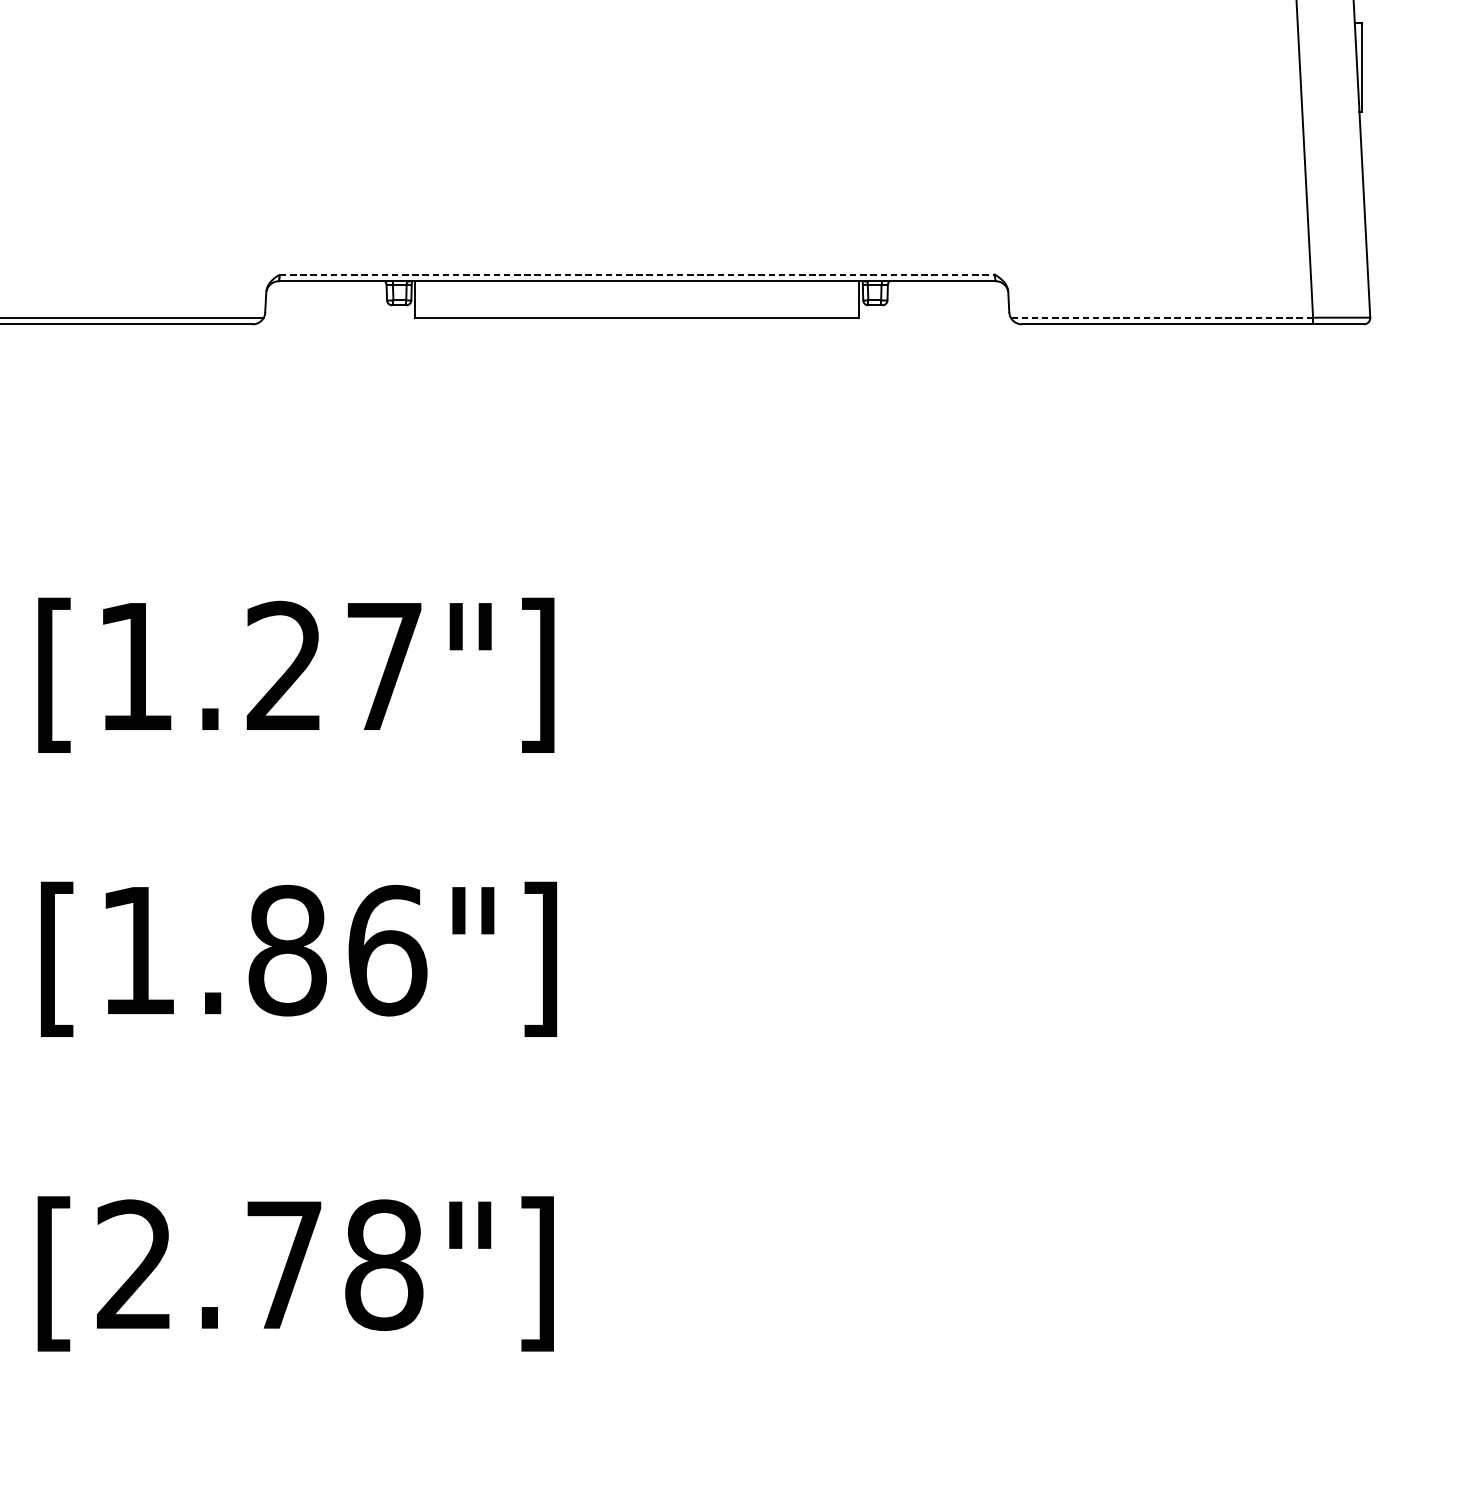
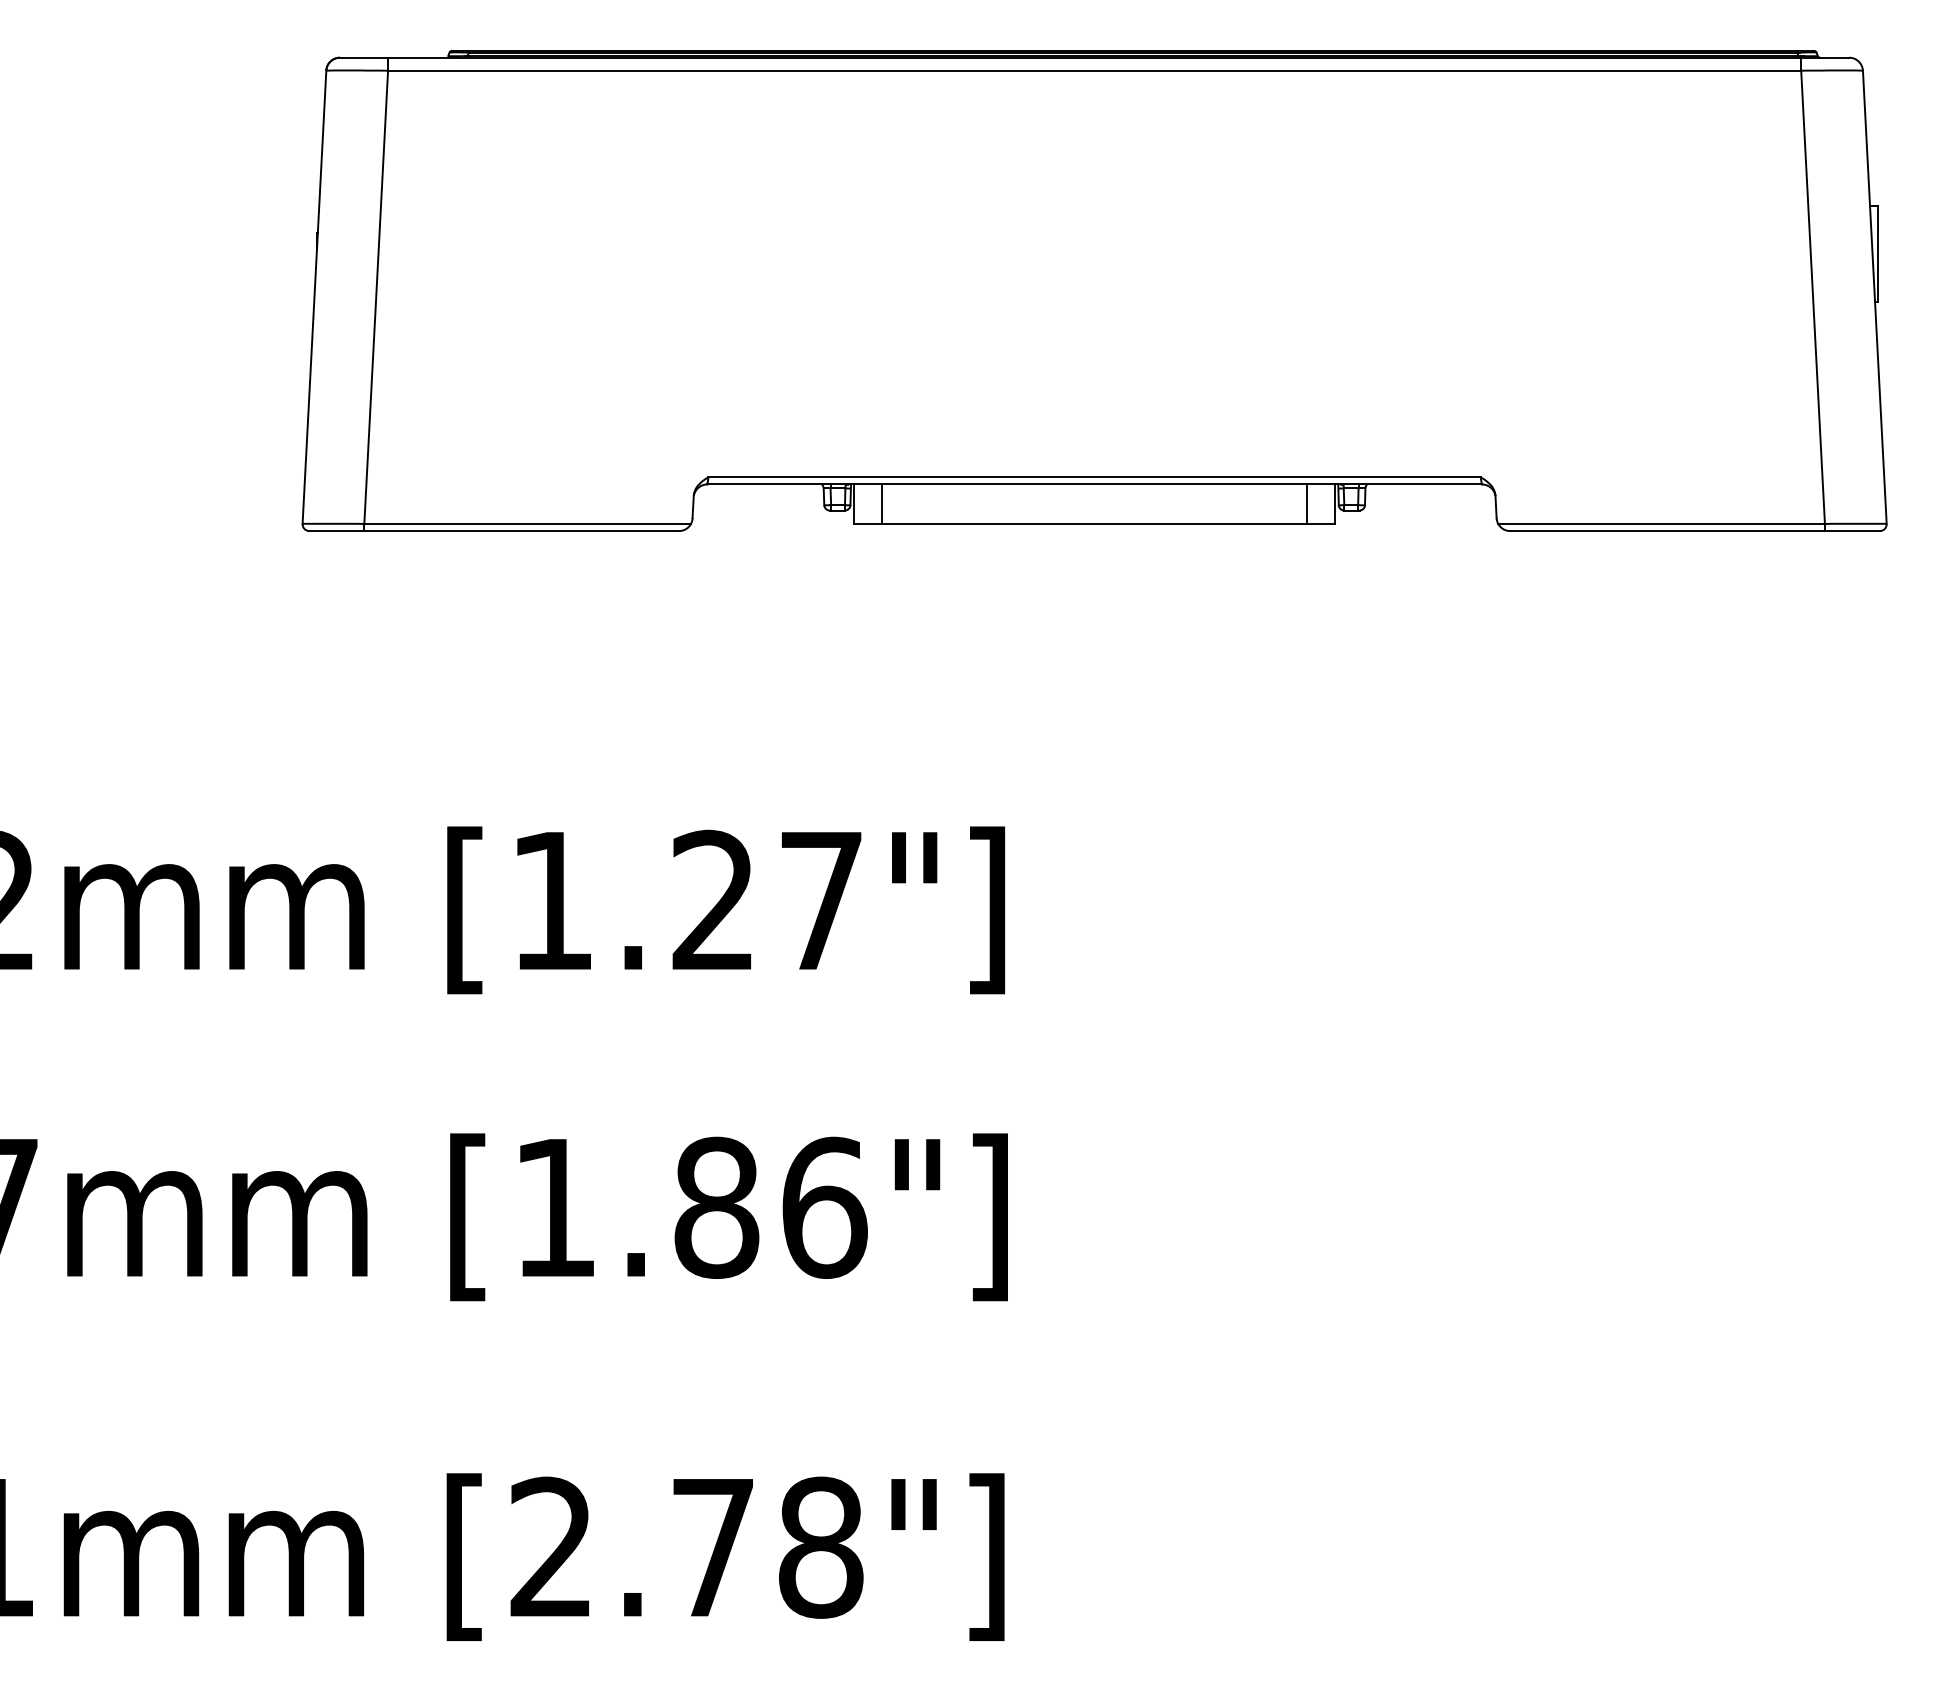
line: (638, 274) -> (1095, 477), dashed -> solid
line: (440, 299) -> (881, 504), added
line: (834, 299) -> (1307, 504), added
line: (1161, 317) -> (1661, 523), dashed -> solid

